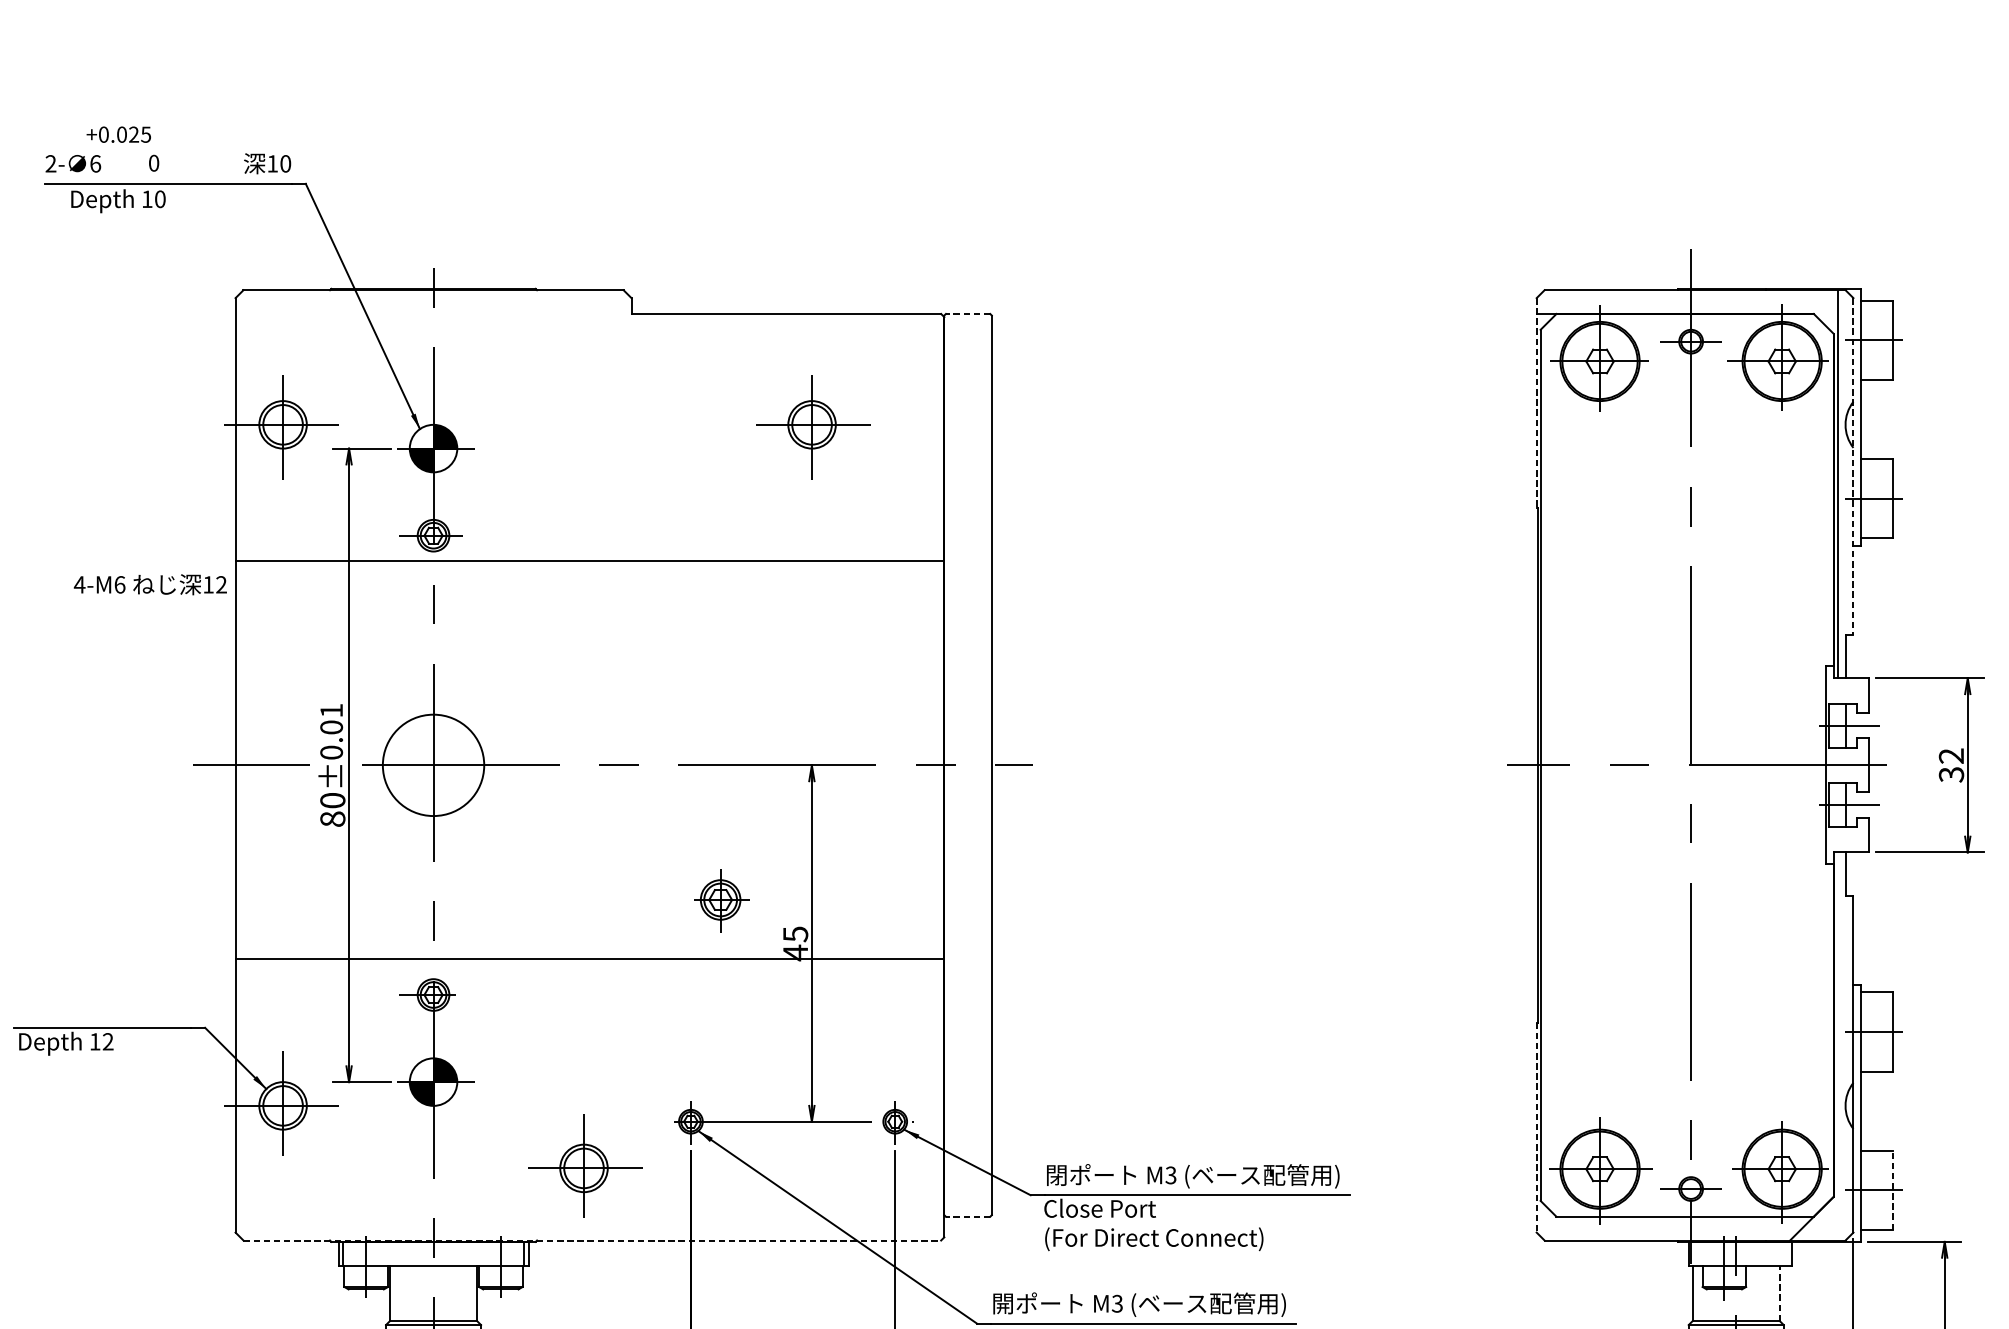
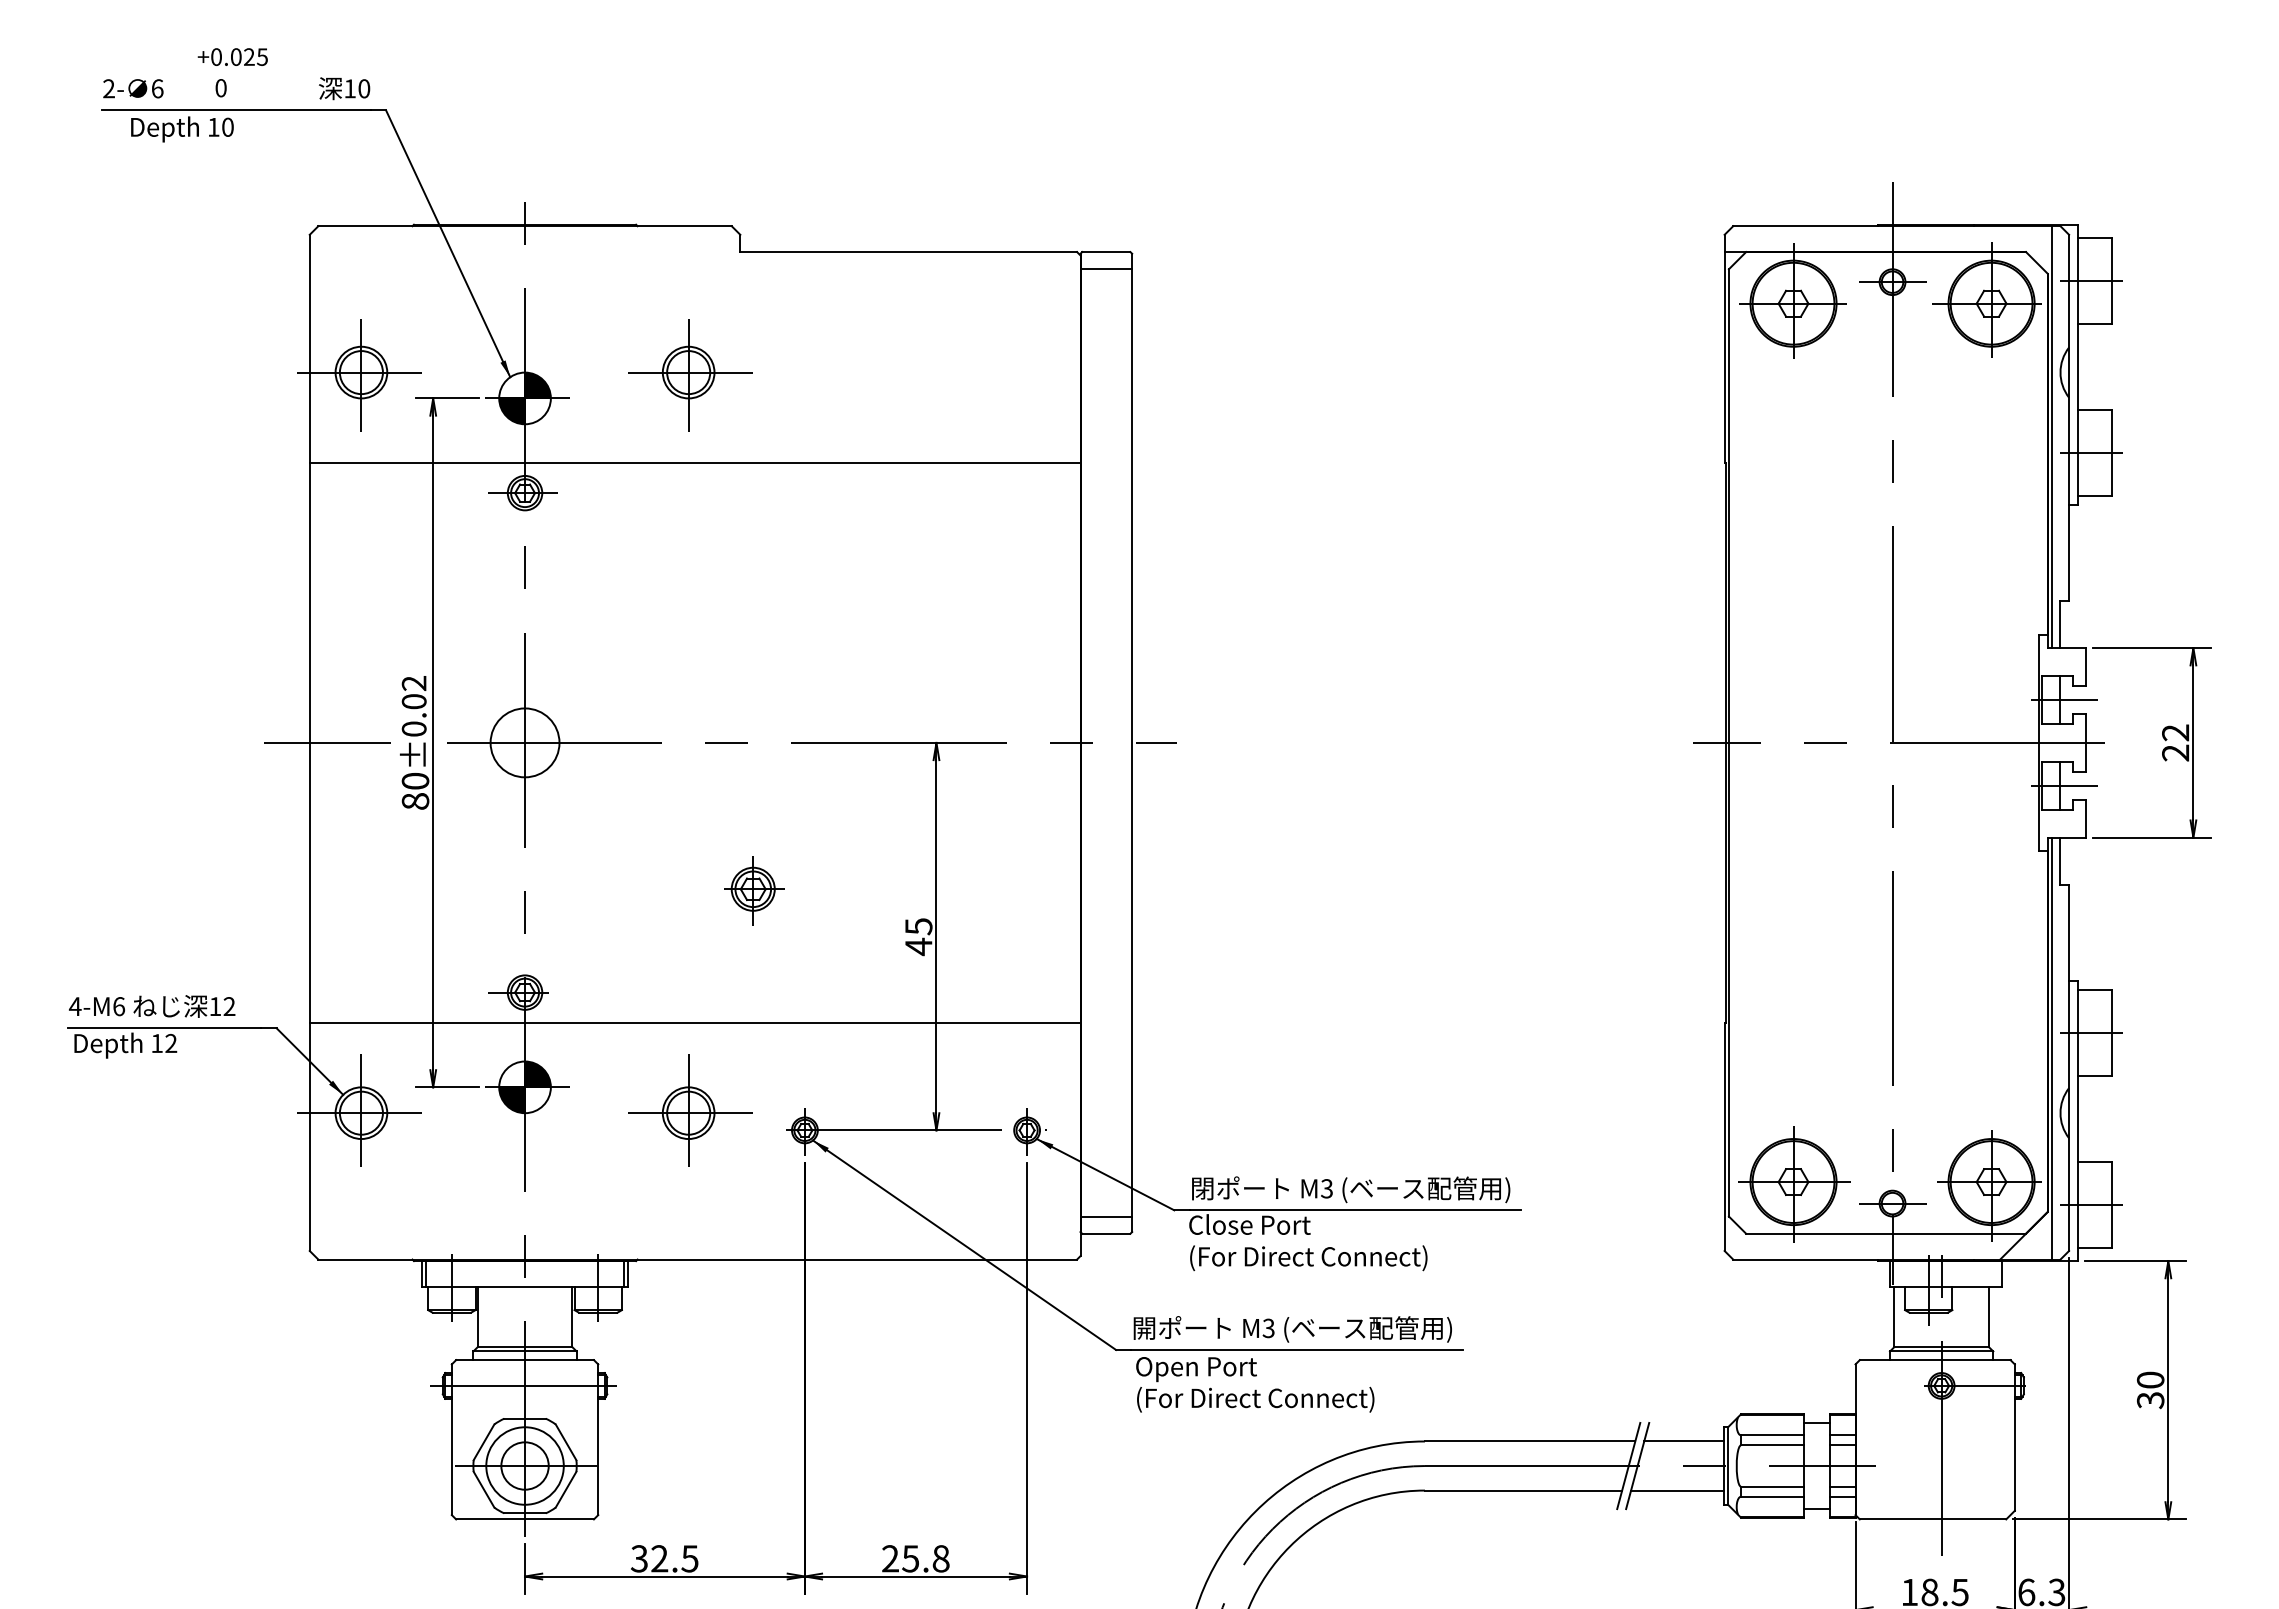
text: (118, 134) -> (232, 56), moved
line: (967, 314) -> (1105, 252), dashed -> solid
line: (968, 330) -> (1106, 269), added
line: (1536, 403) -> (1724, 349), dashed -> solid
part: (813, 427) -> (690, 375), moved
line: (1853, 466) -> (2069, 417), dashed -> solid
line: (589, 561) -> (694, 463), moved
text: (150, 584) -> (152, 1006), moved
text: (330, 710) -> (413, 683), ±0.01 -> ±0.02
circle: (433, 765) -> (524, 742), size x0.62
text: (1951, 774) -> (2175, 752), 32 -> 22
part: (721, 901) -> (754, 890), moved
line: (589, 959) -> (694, 1022), moved
line: (1837, 1046) -> (2051, 1048), added
line: (1536, 1128) -> (1724, 1137), dashed -> solid
part: (585, 1165) -> (690, 1110), moved
line: (1893, 1189) -> (2112, 1204), dashed -> solid
line: (968, 1200) -> (1106, 1216), added
line: (967, 1216) -> (1105, 1233), dashed -> solid
line: (593, 1240) -> (698, 1259), dashed -> solid
line: (1780, 1292) -> (1989, 1316), dashed -> solid

